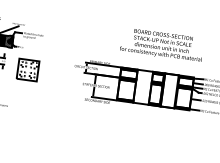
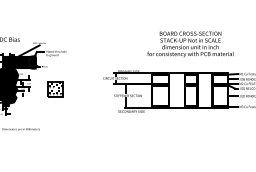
part: (27, 70) -> (55, 89), size x0.7

